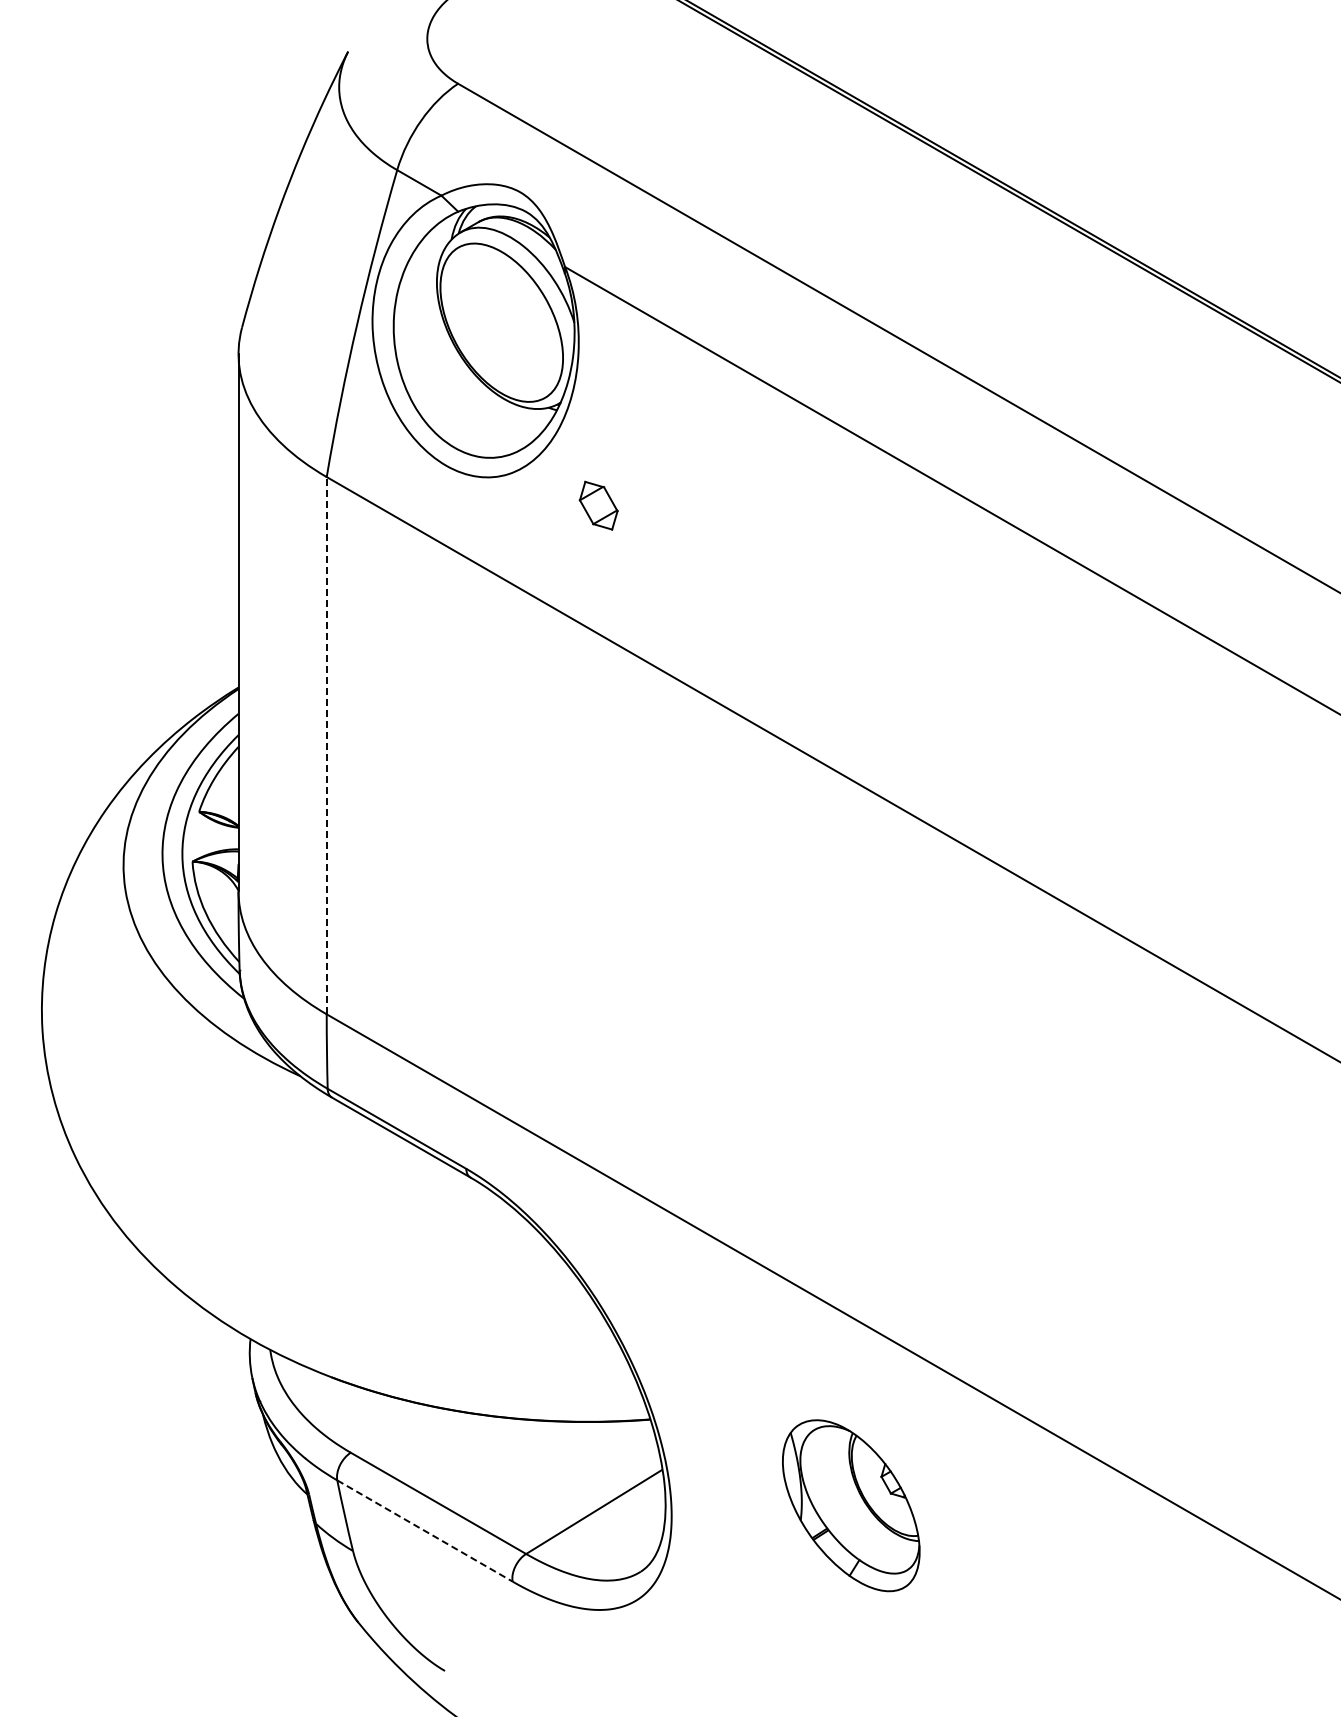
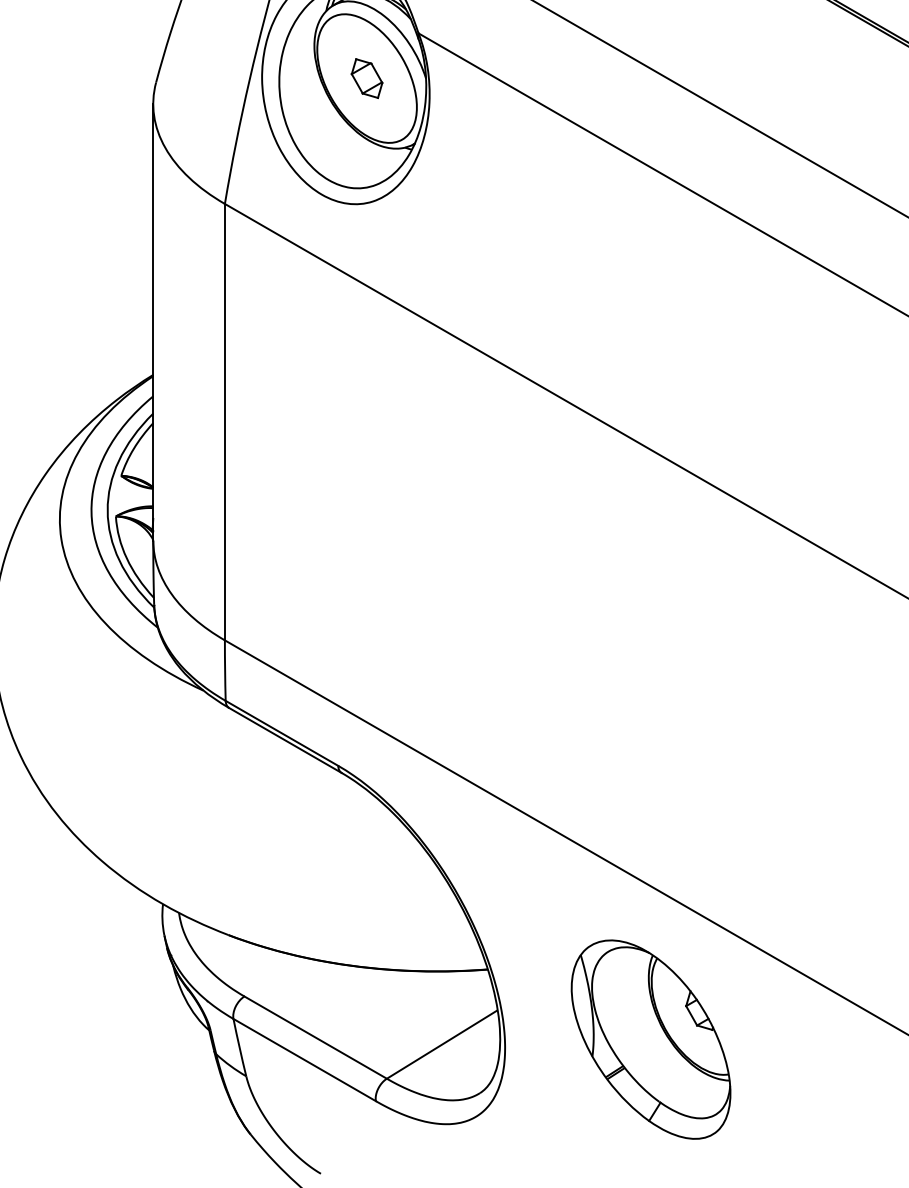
part: (598, 505) -> (366, 78), moved
line: (326, 745) -> (224, 422), dashed -> solid
part: (850, 1505) -> (650, 1039), size x1.43
line: (425, 1531) -> (305, 1060), dashed -> solid

